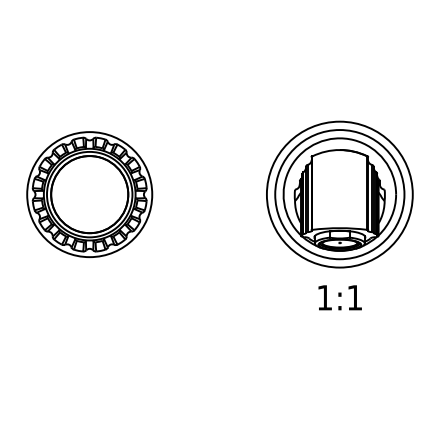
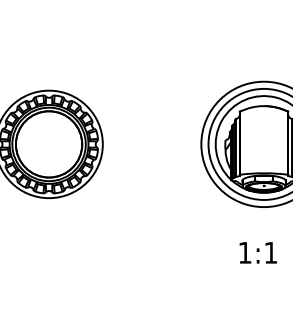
text: (339, 297) -> (257, 252), moved

